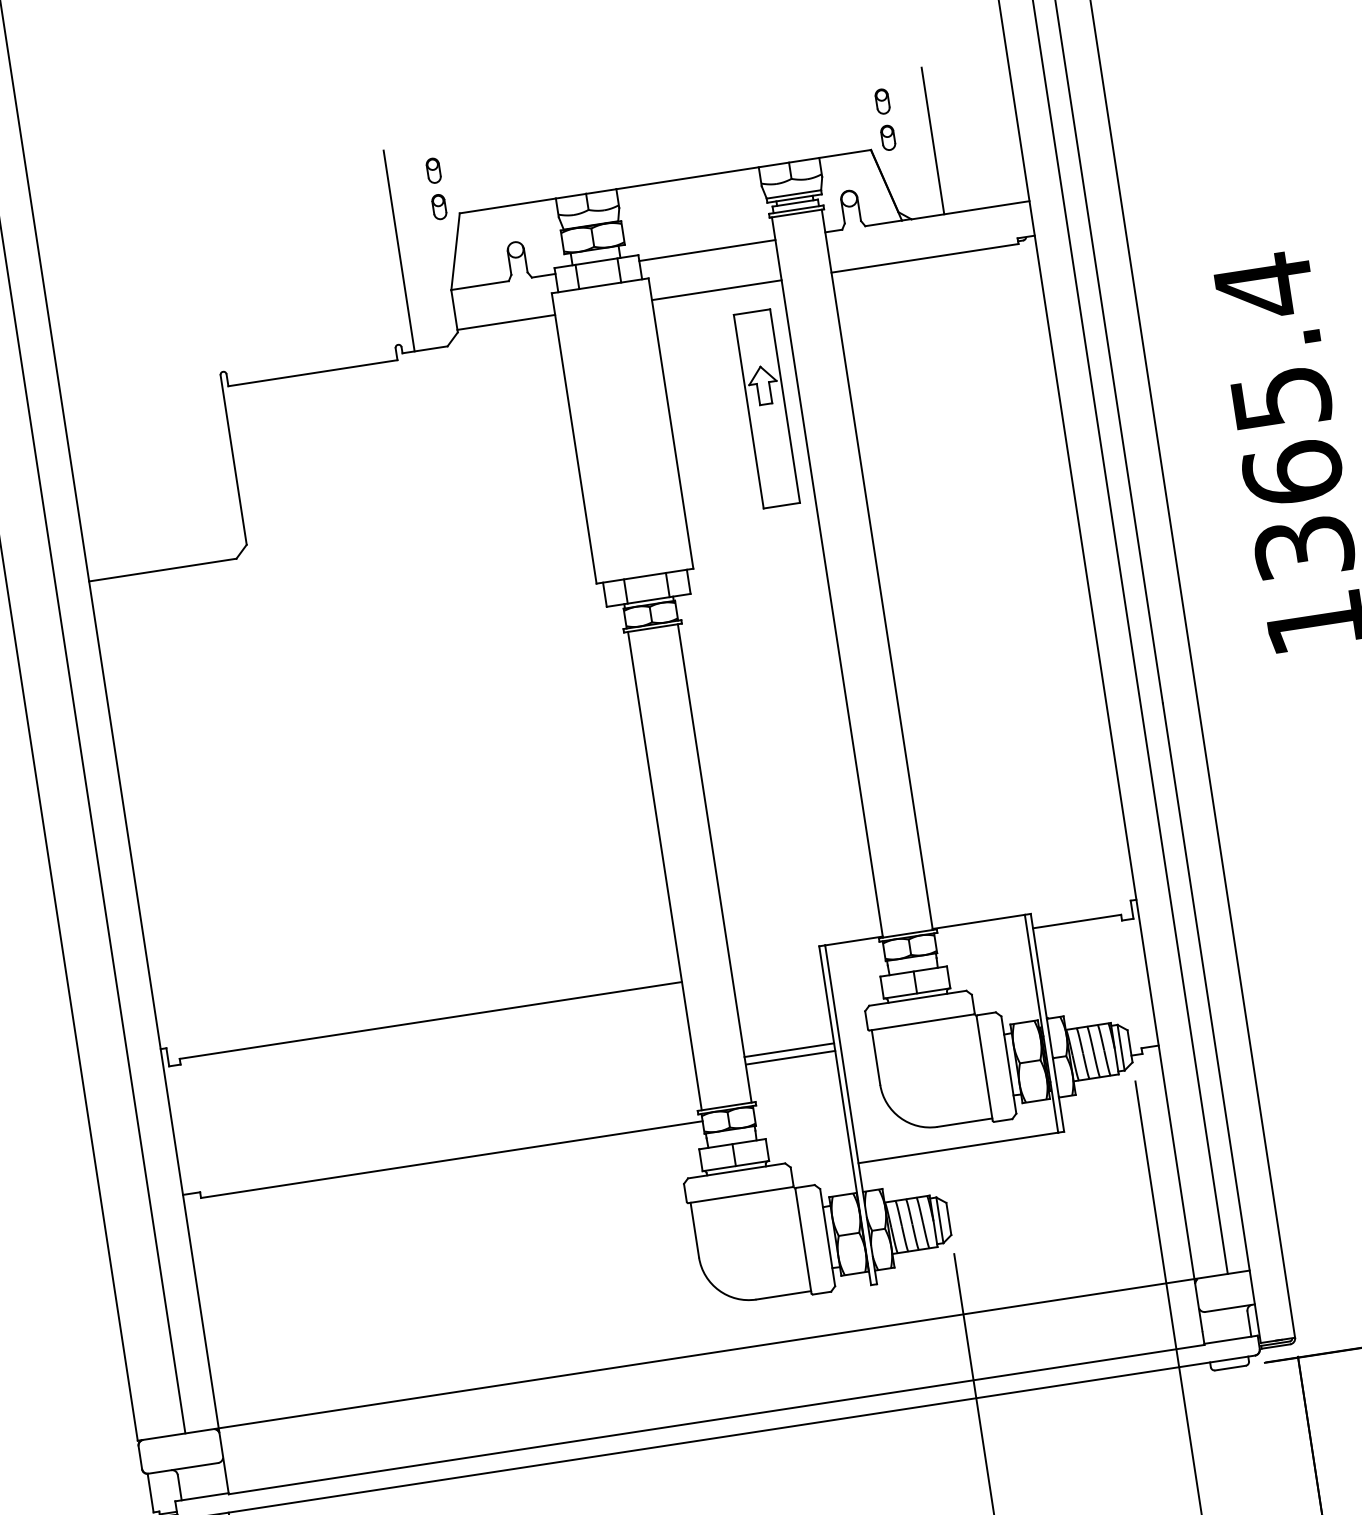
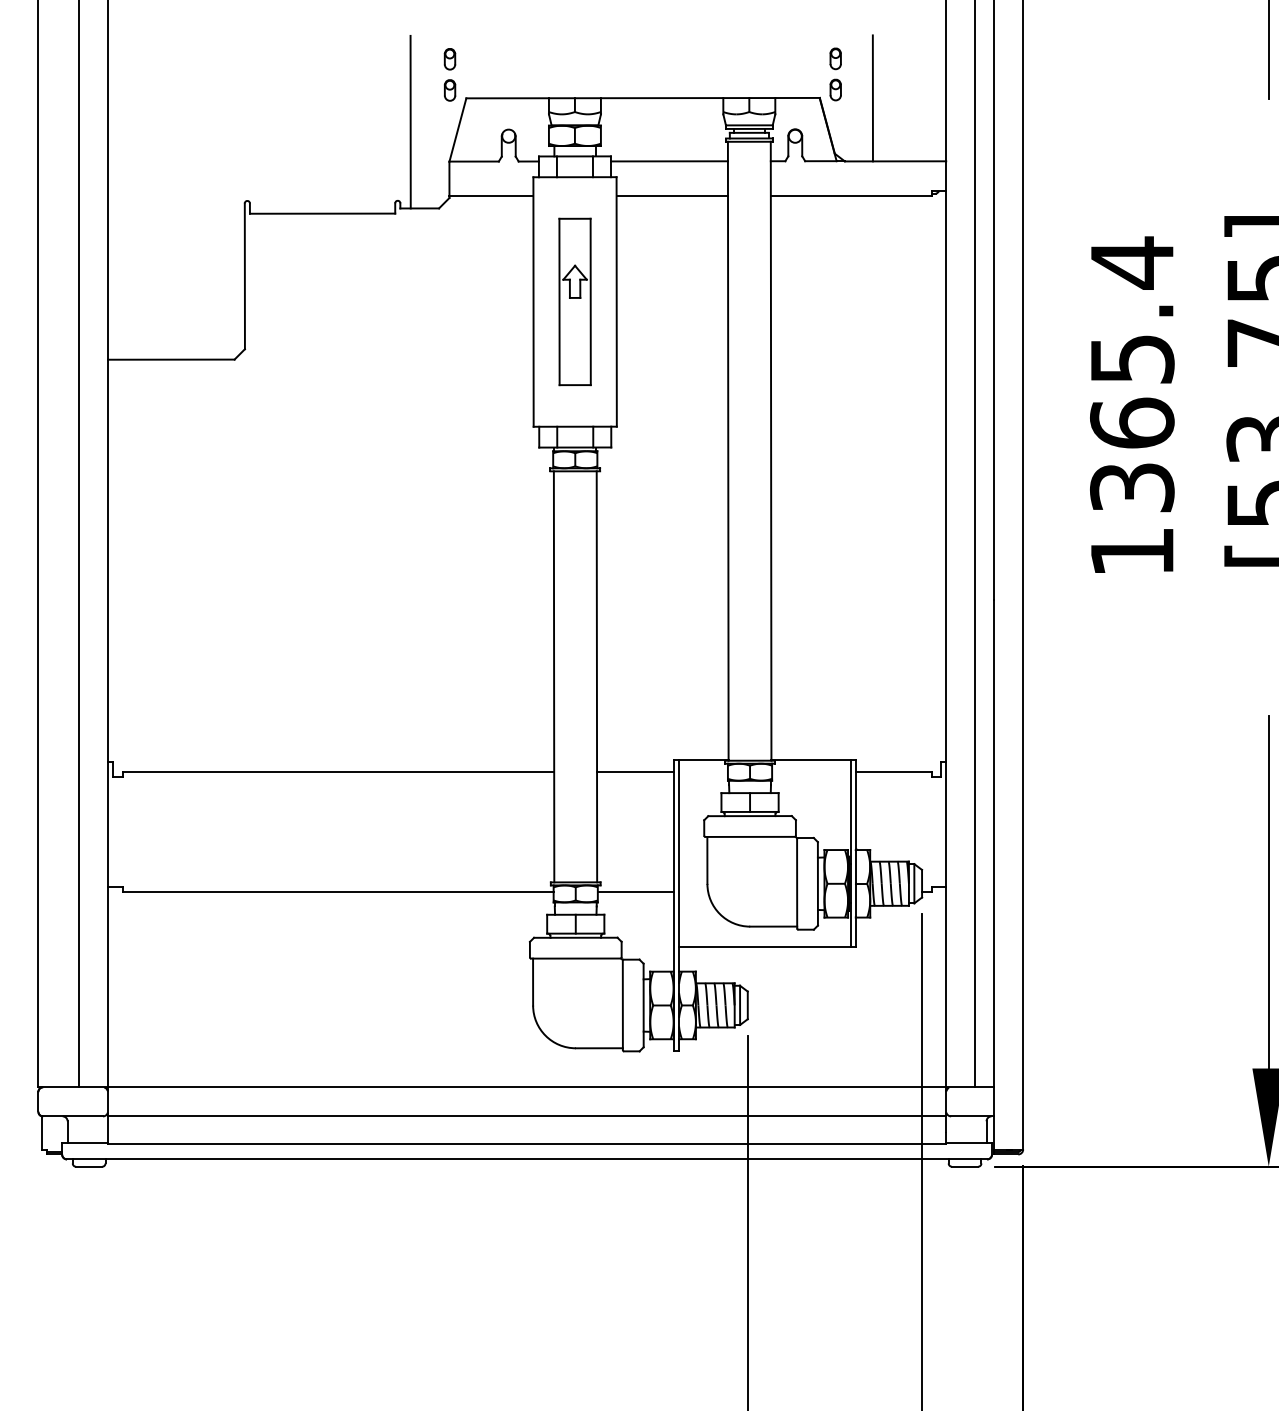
part: (766, 408) -> (574, 301), moved
line: (789, 1050) -> (635, 772), moved
line: (790, 1057) -> (635, 891), moved
line: (711, 1387) -> (526, 1116), added

